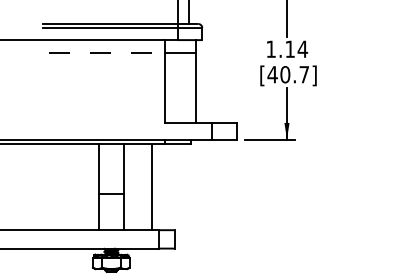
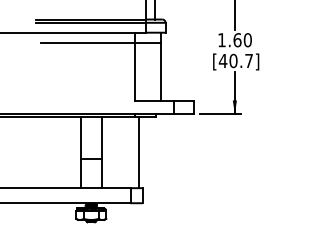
text: (296, 49) -> (242, 40), 1.14 -> 1.60
line: (108, 53) -> (88, 43), dashed -> solid
line: (152, 186) -> (138, 152), moved

